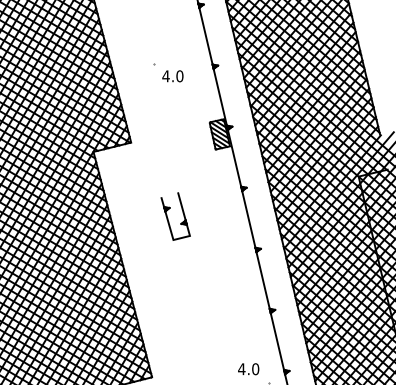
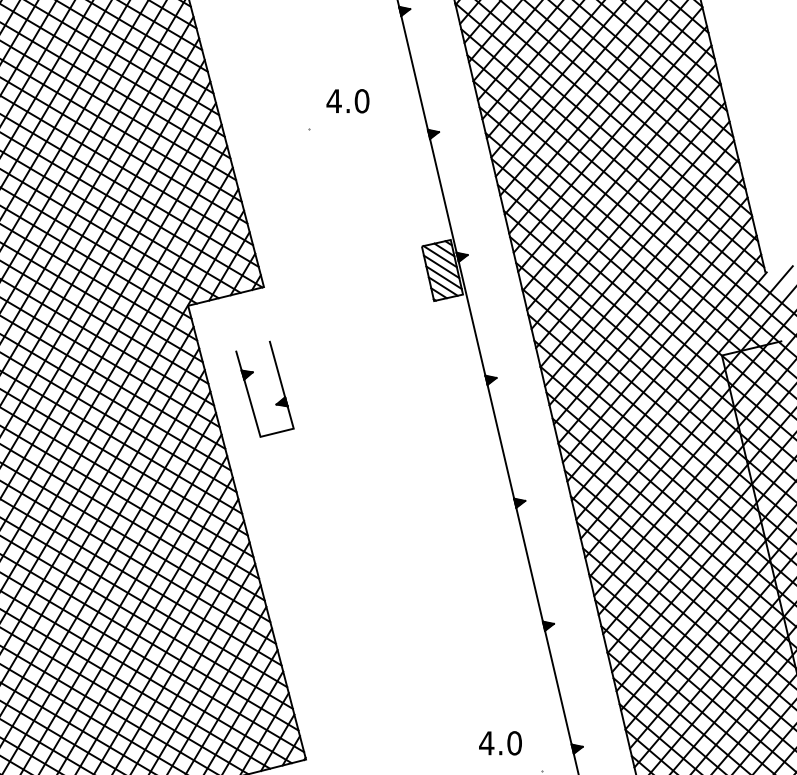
text: (172, 76) -> (347, 101), moved
part: (168, 218) -> (250, 393), moved

